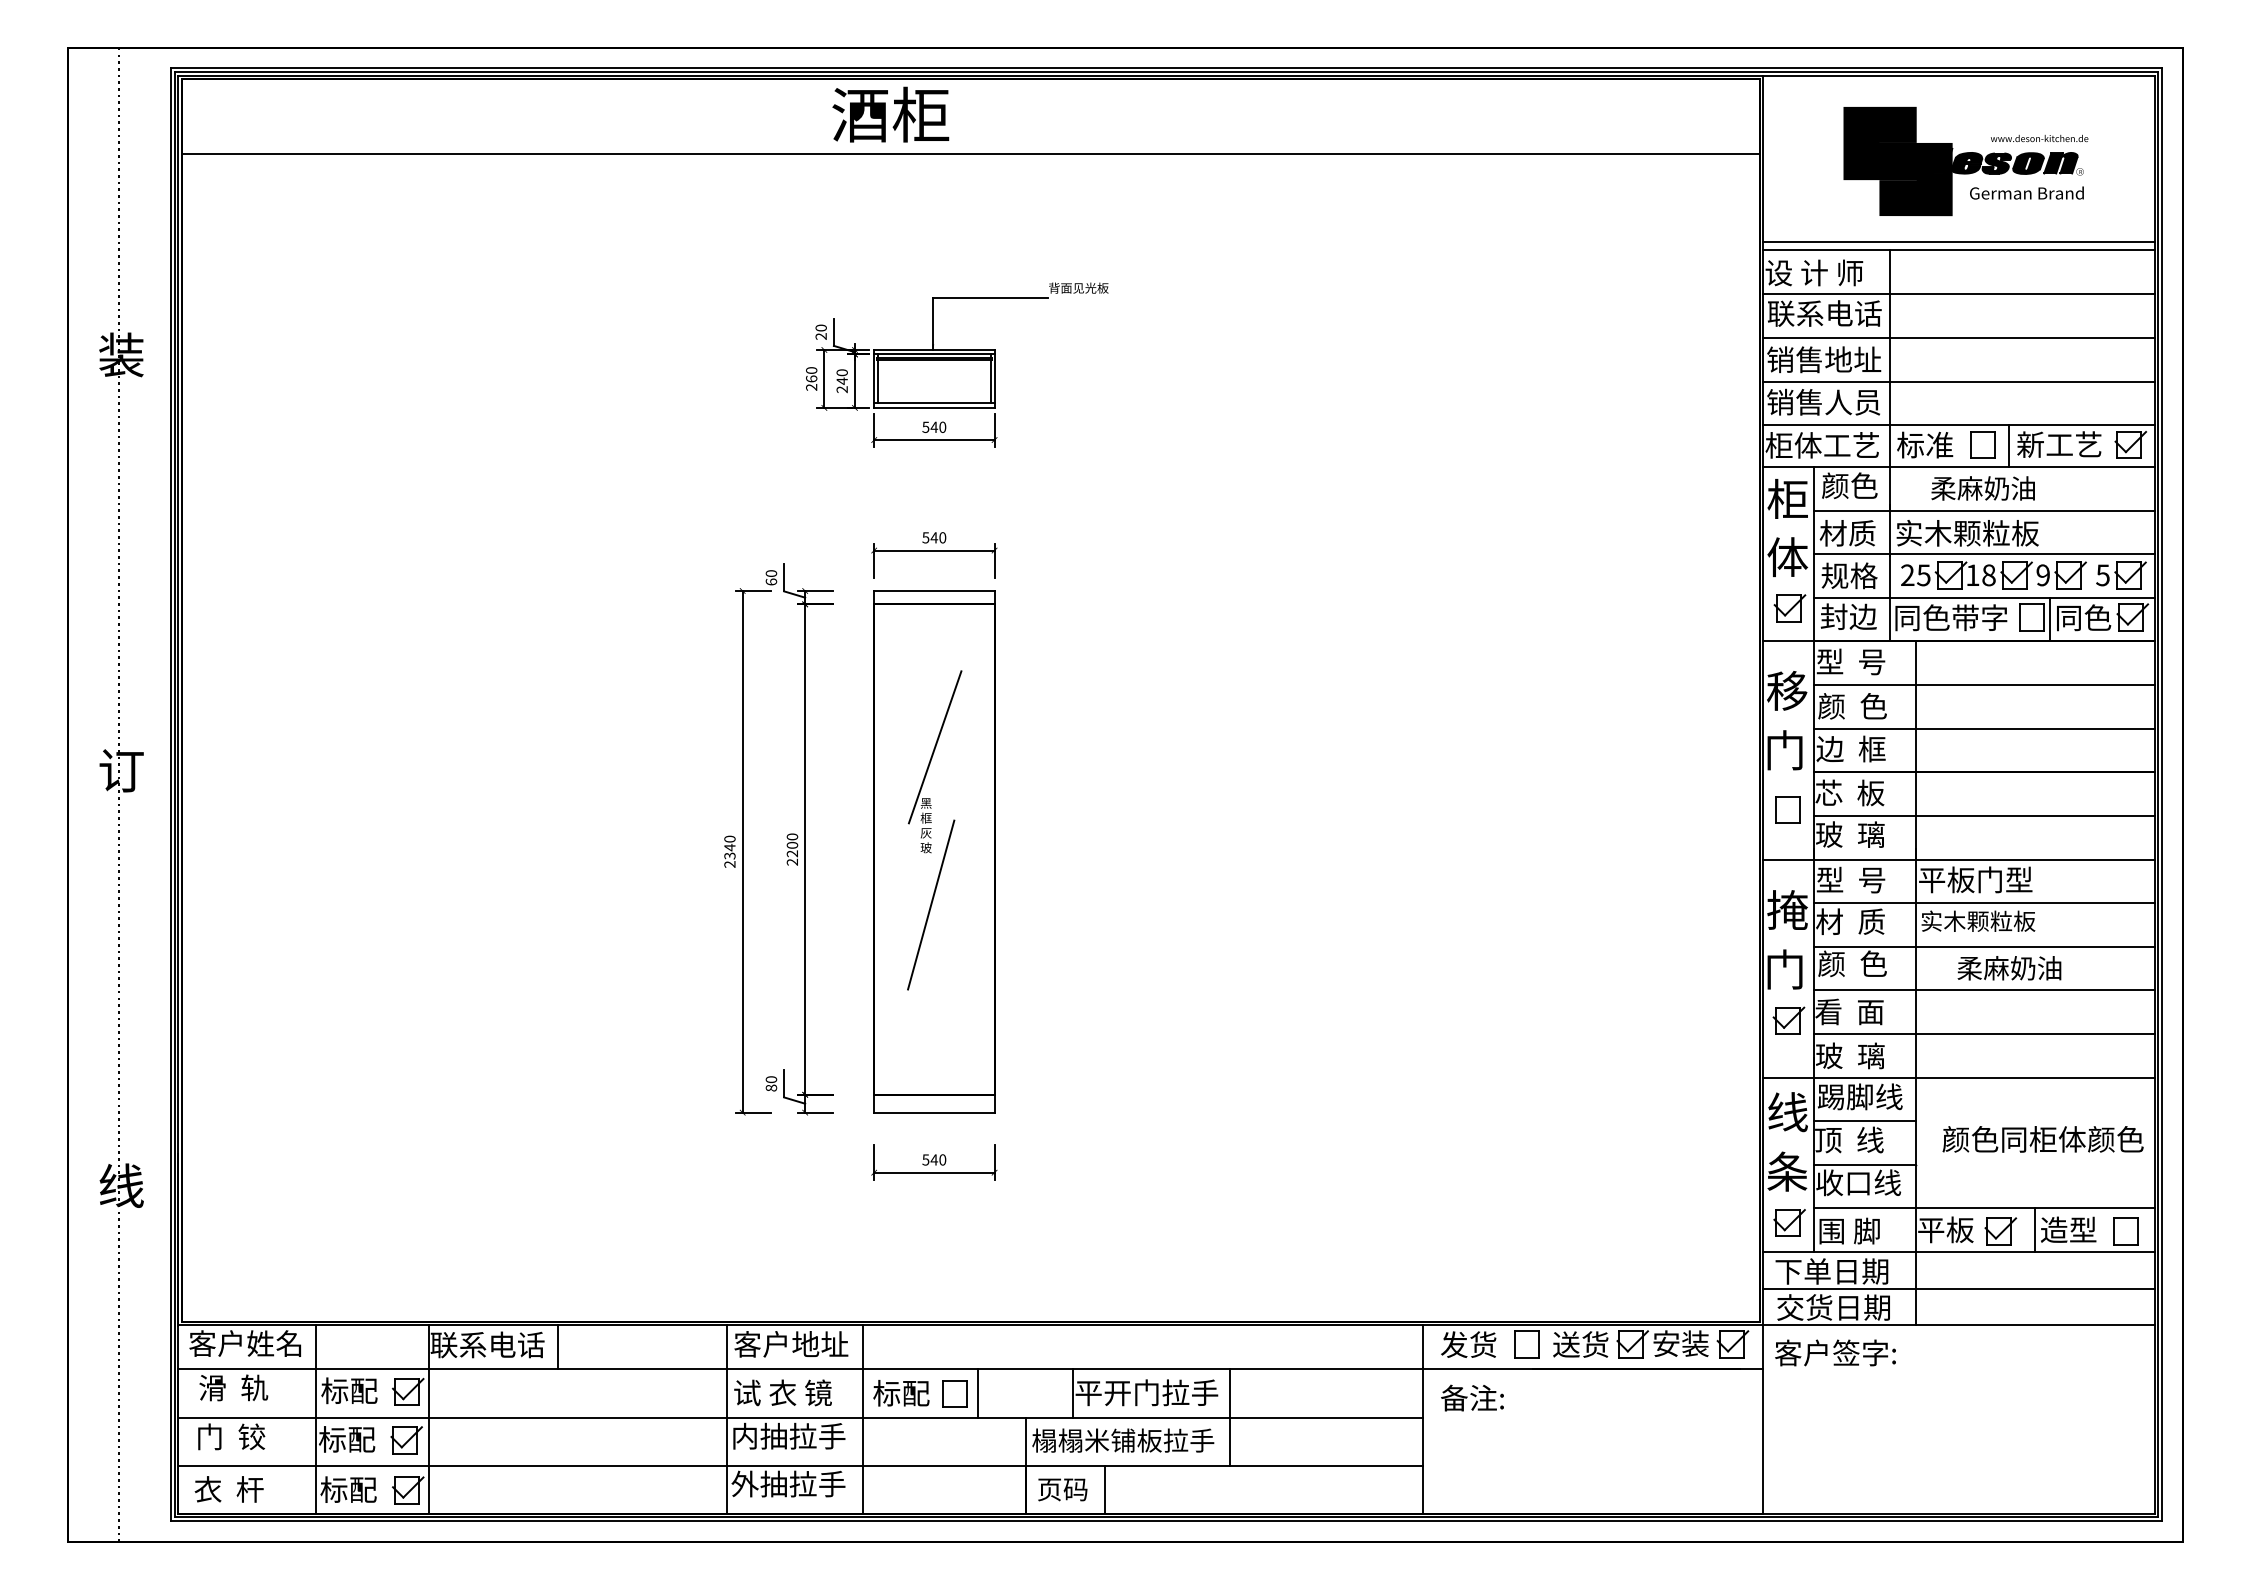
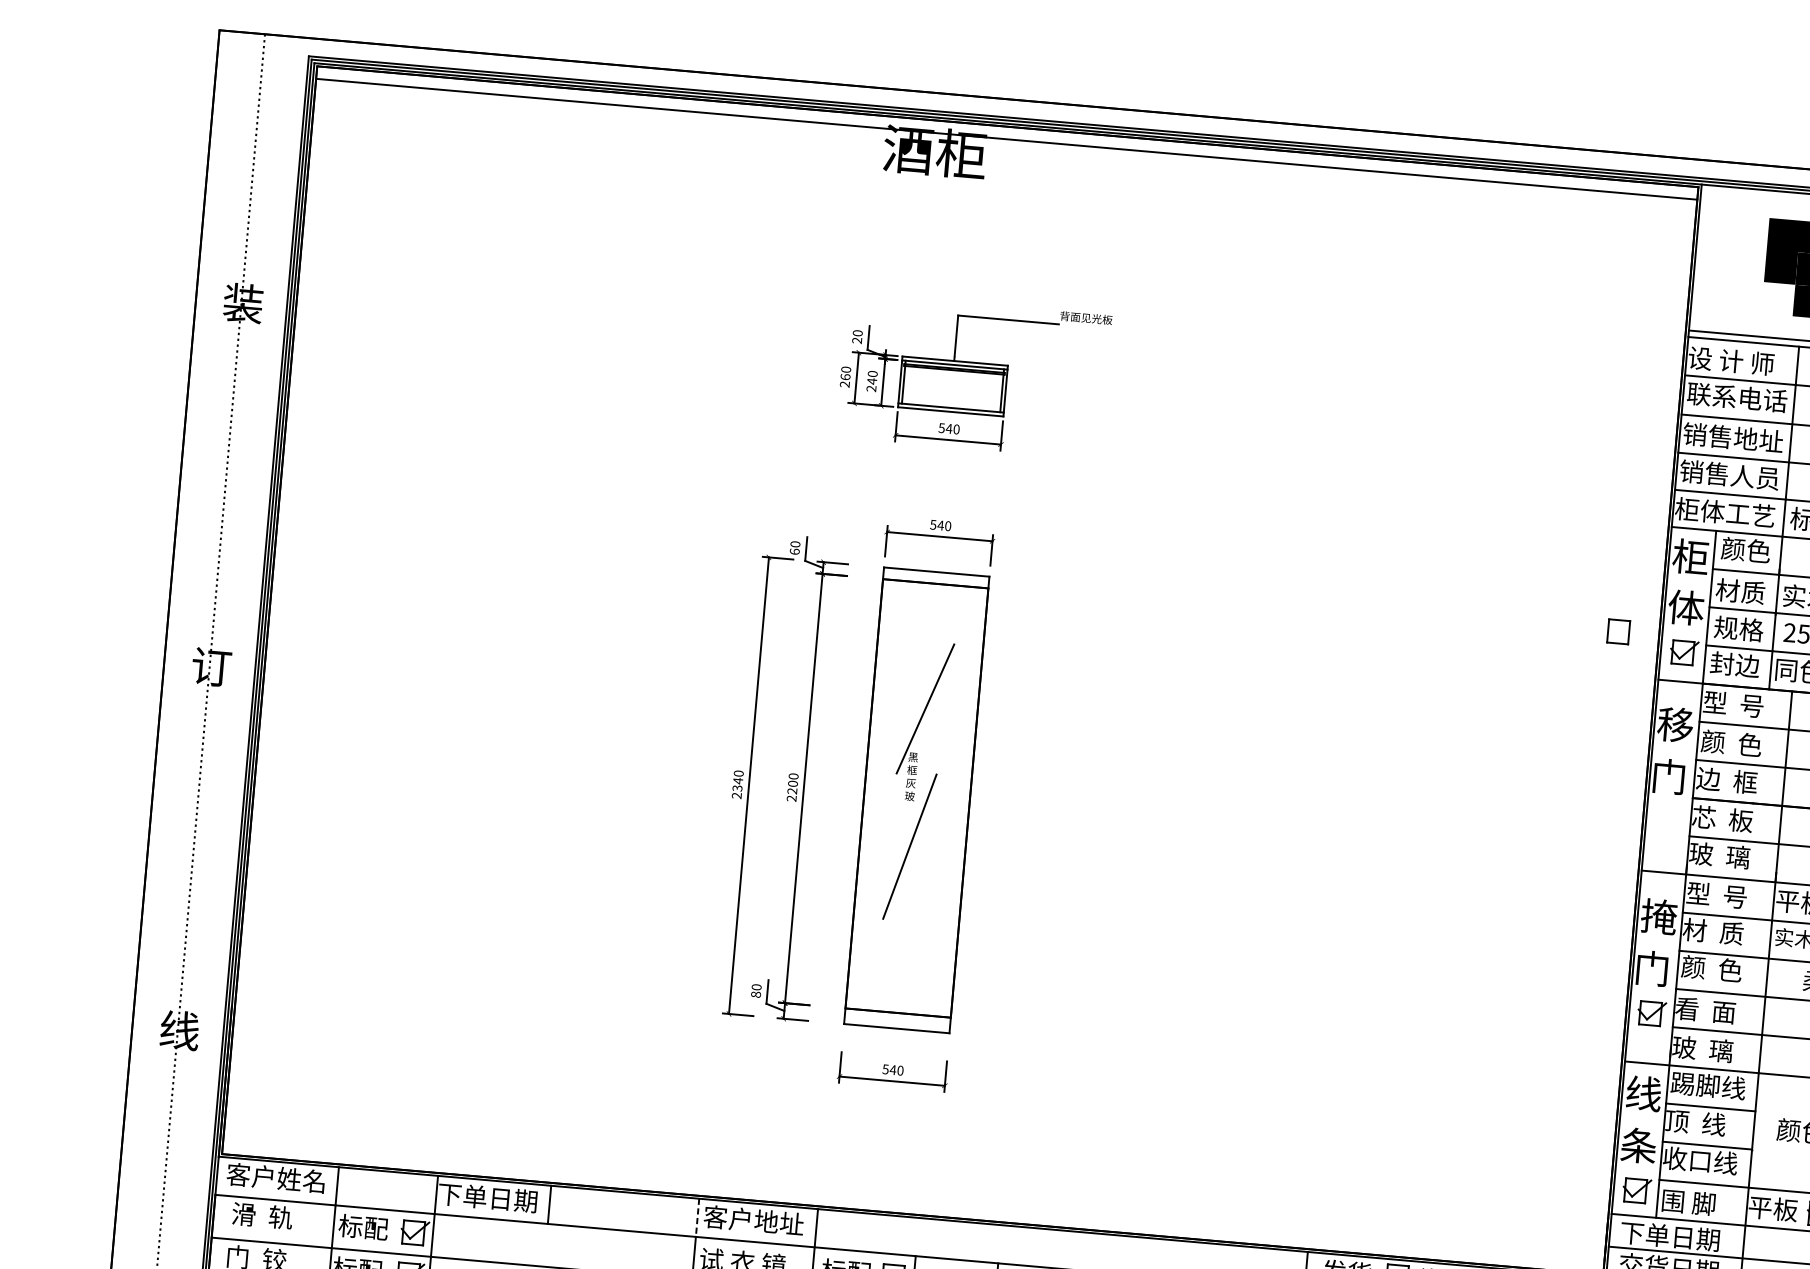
line: (970, 154) -> (1006, 139), moved
part: (1787, 809) -> (1618, 631), moved
text: (487, 1344) -> (487, 1197), 联系电话 -> 下单日期
line: (727, 1346) -> (697, 1217), solid -> dashed

